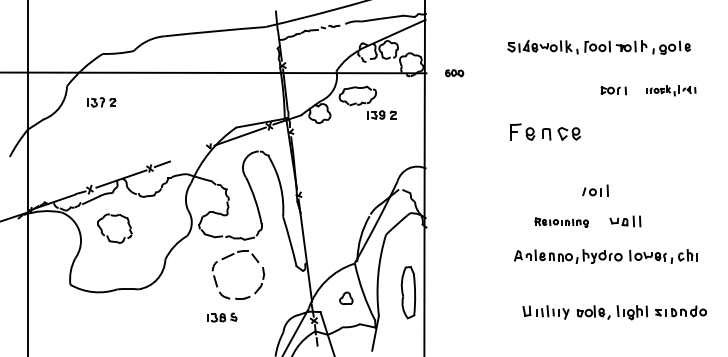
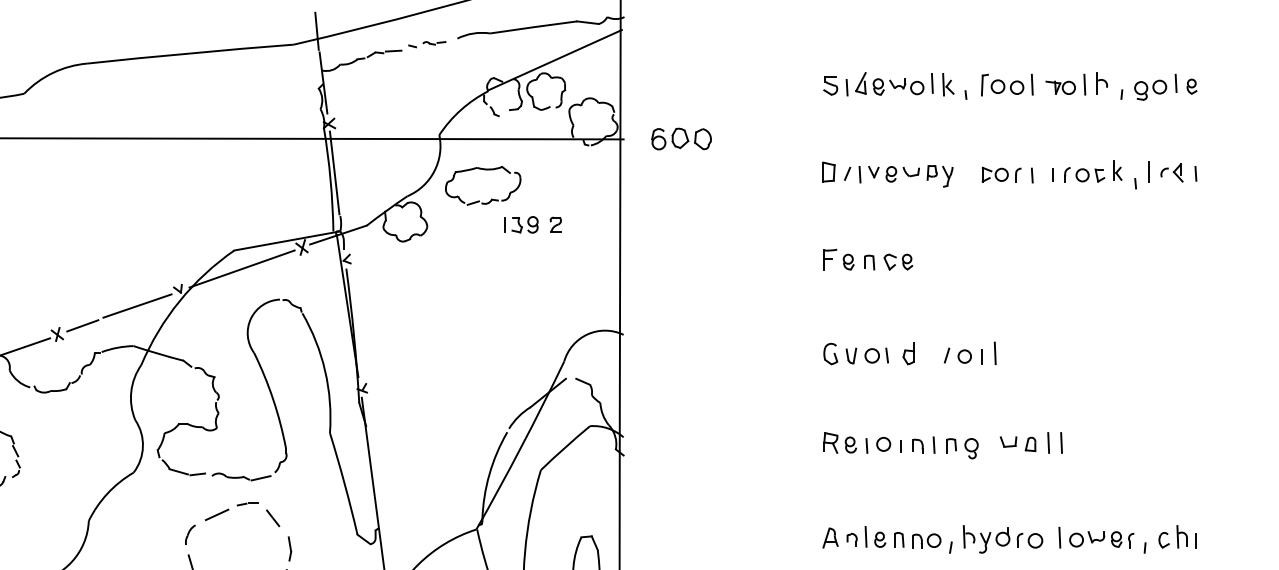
part: (598, 46) -> (1008, 84), moved
part: (454, 73) -> (681, 139), size x1.67
part: (555, 90) -> (888, 174), added
part: (670, 90) -> (1123, 174), size x1.43
part: (545, 131) -> (867, 258), size x0.62
line: (188, 154) -> (136, 305), added
part: (545, 177) -> (867, 352), added
part: (595, 190) -> (970, 352), moved
part: (561, 222) -> (900, 445), size x1.43
part: (605, 256) -> (1008, 539), moved

